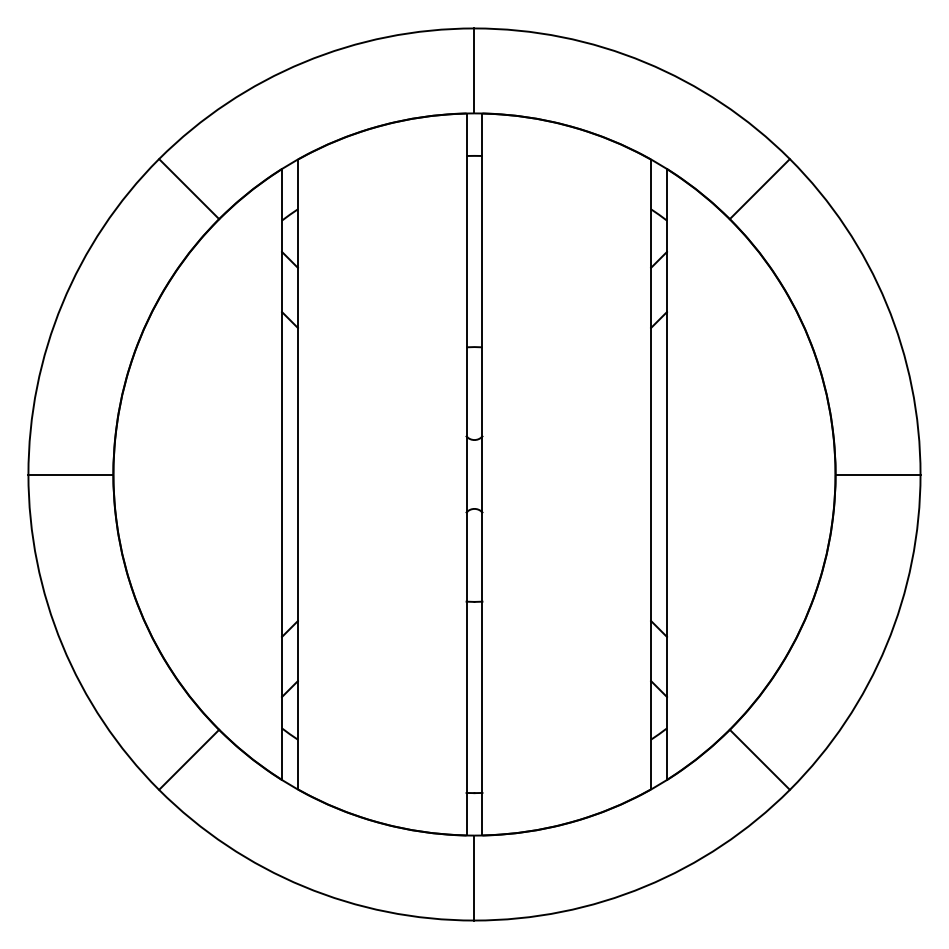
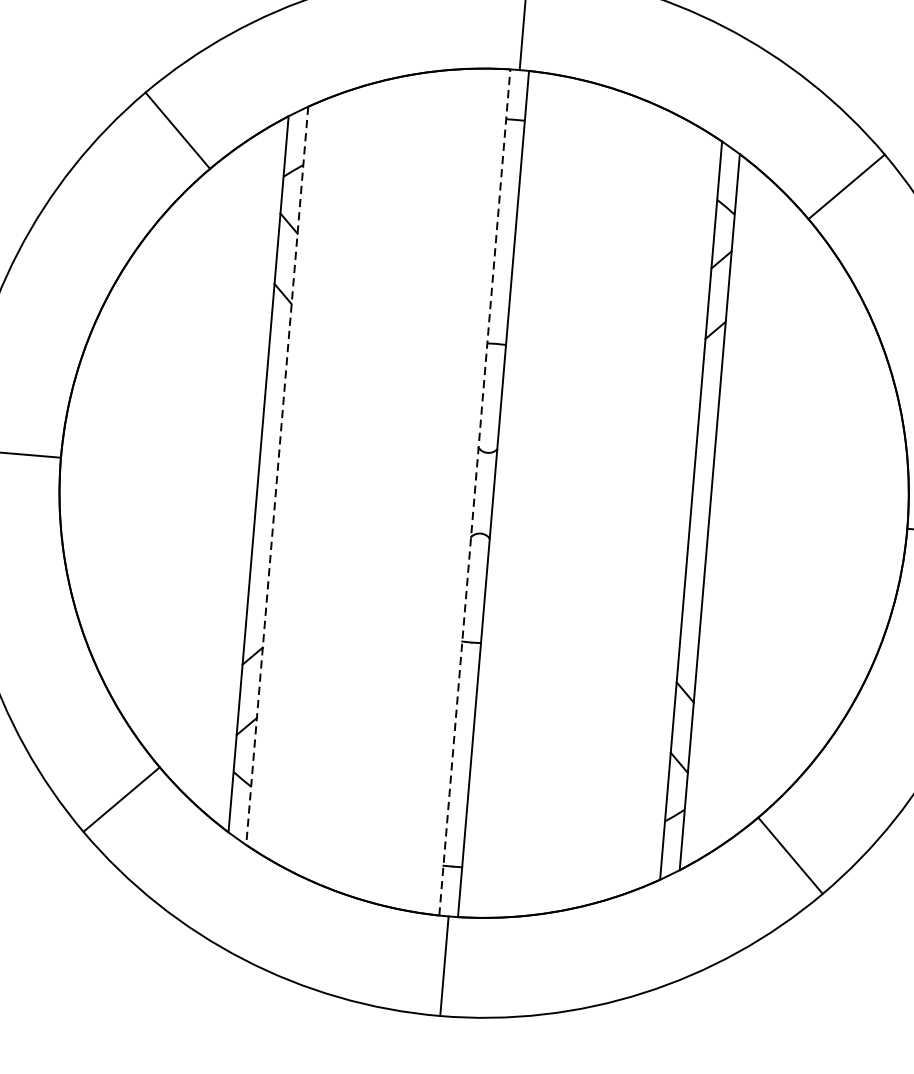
line: (297, 474) -> (276, 475), solid -> dashed
line: (466, 474) -> (474, 492), solid -> dashed

